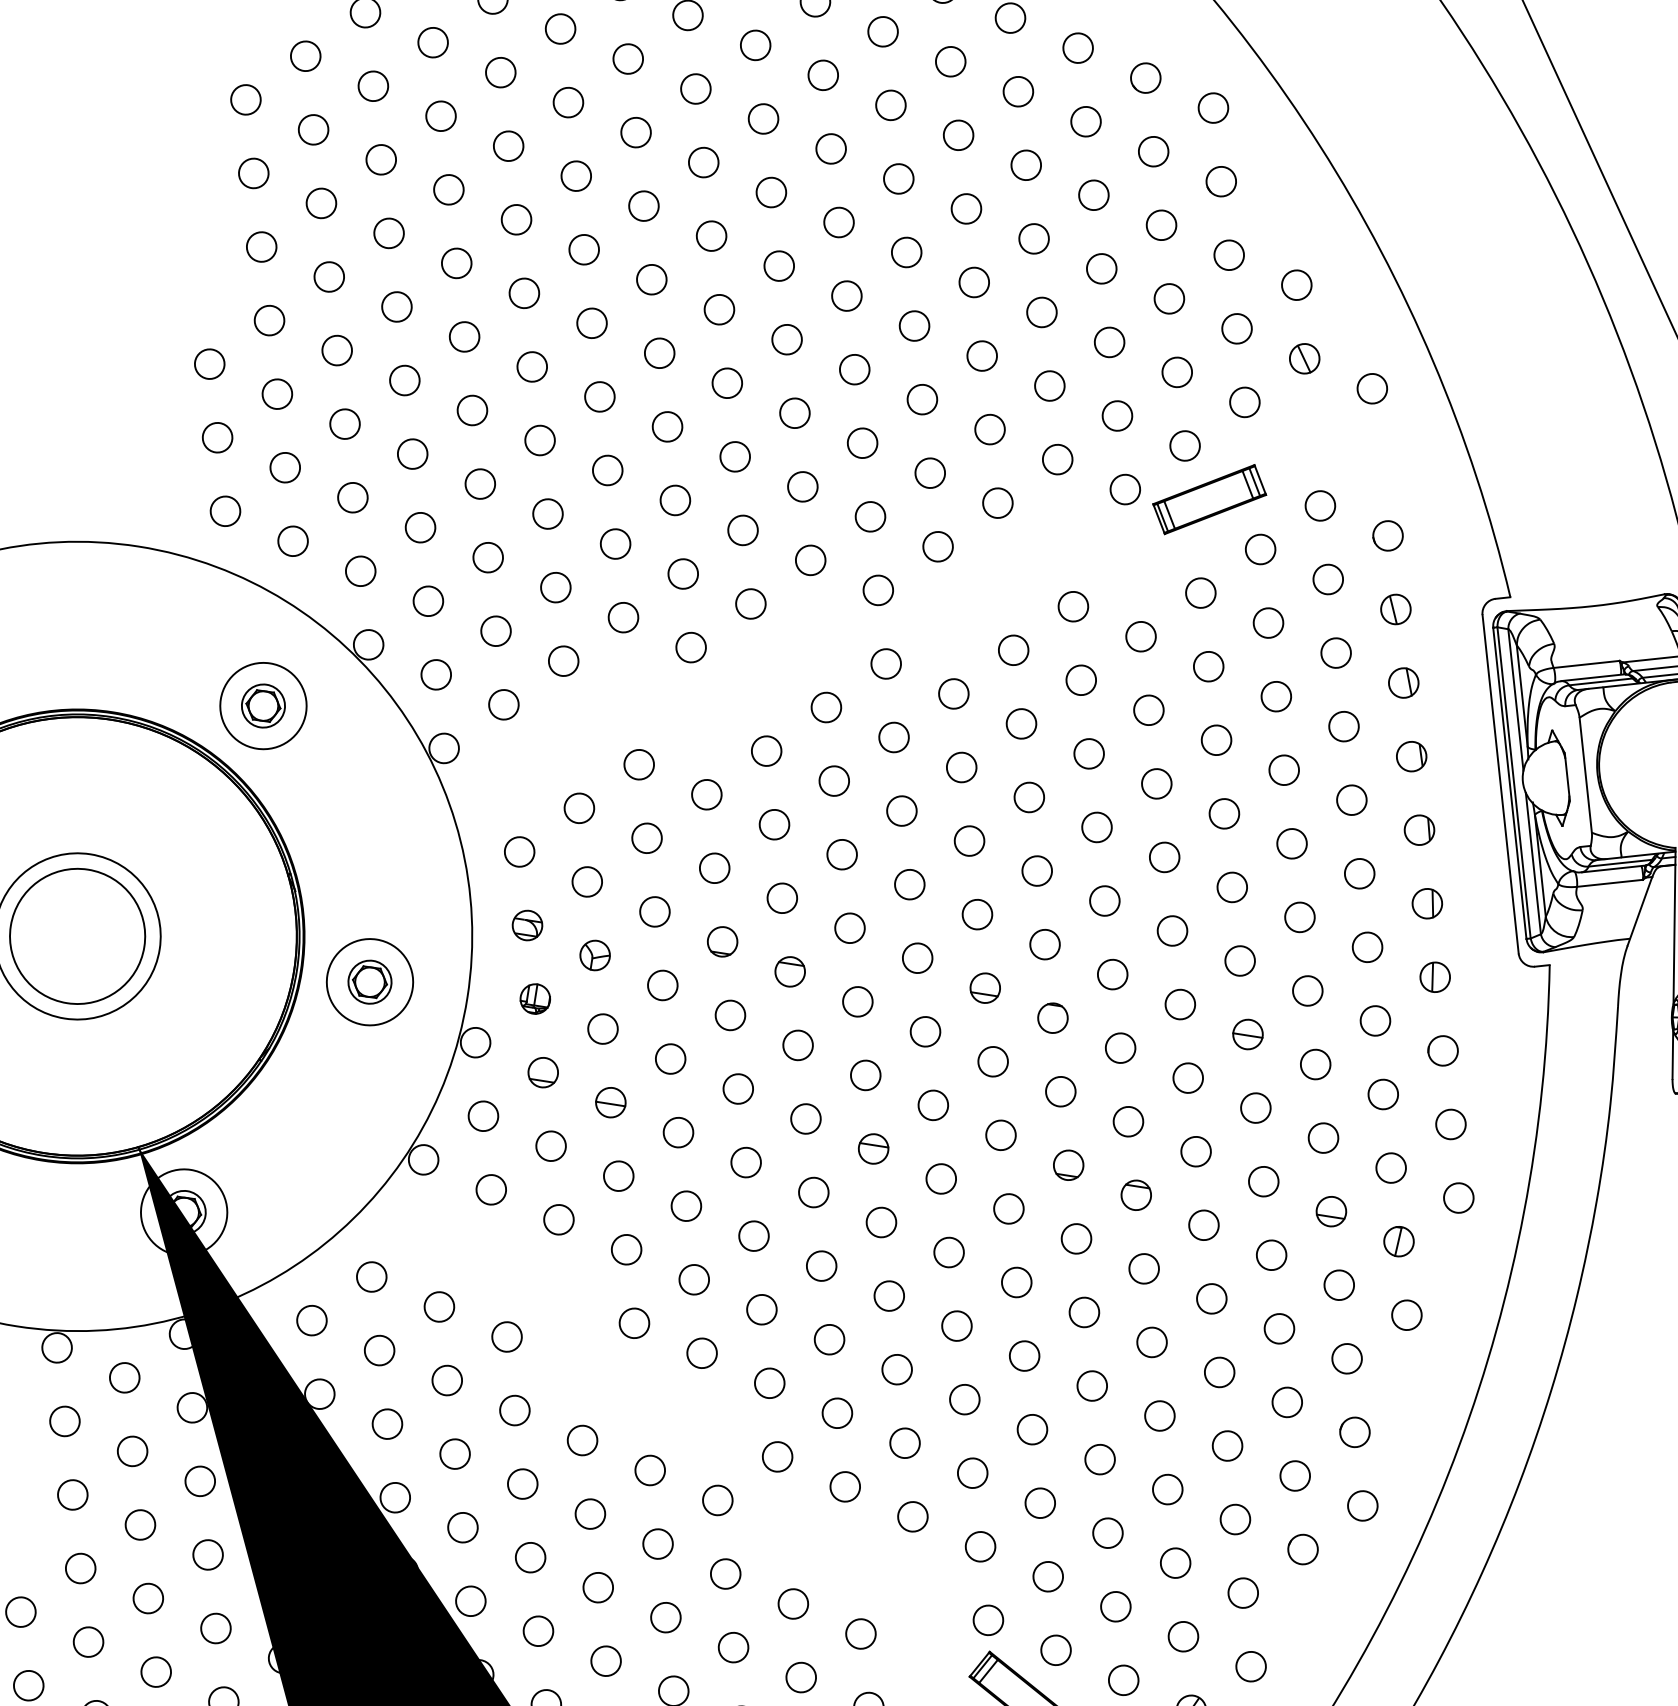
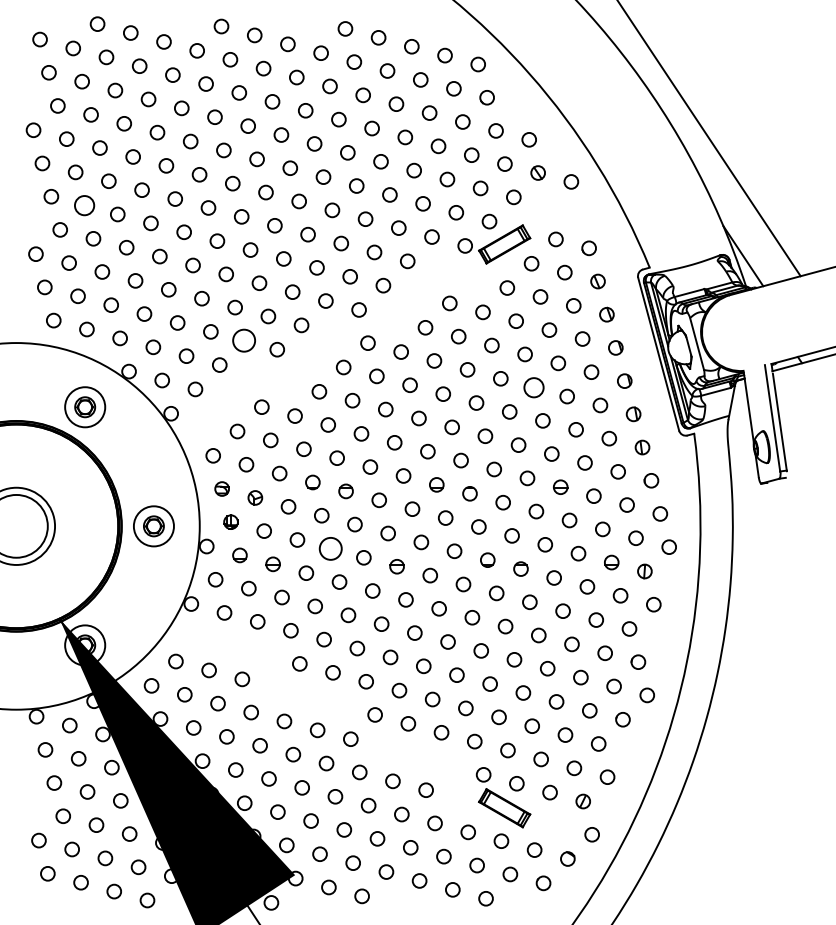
circle: (329, 276) -> (84, 205), size x1.4
circle: (622, 616) -> (243, 340), size x1.6
circle: (1223, 813) -> (533, 387), size x1.4
circle: (738, 1088) -> (330, 548), size x1.6

